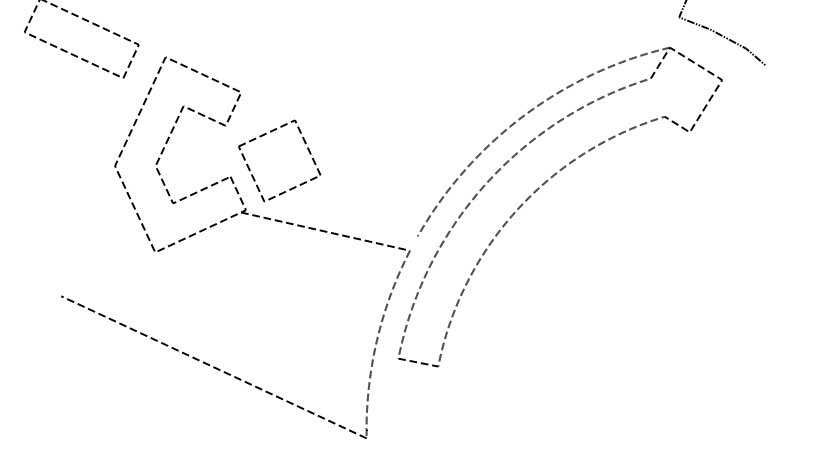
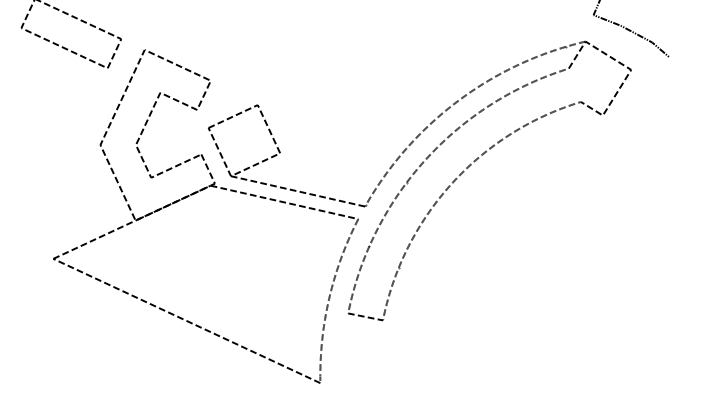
line: (341, 219) -> (298, 191), added
line: (150, 253) -> (131, 221), added

